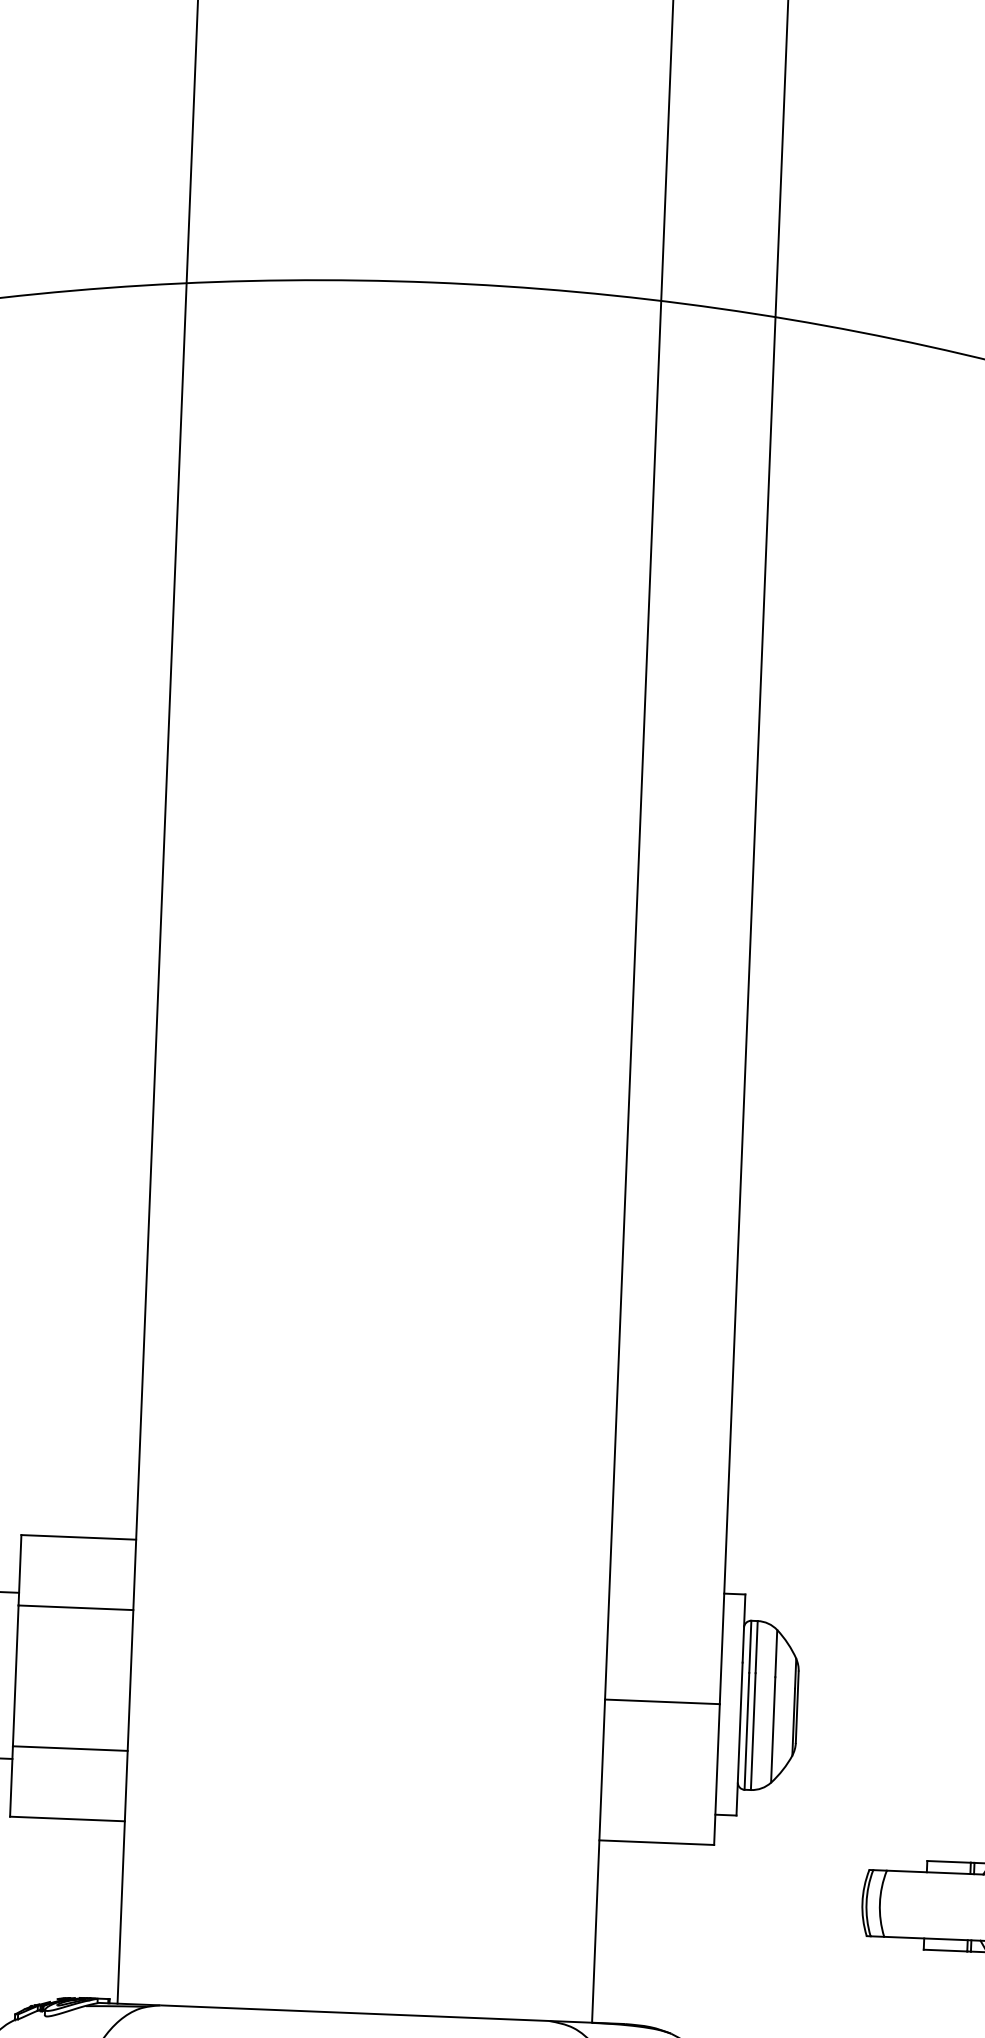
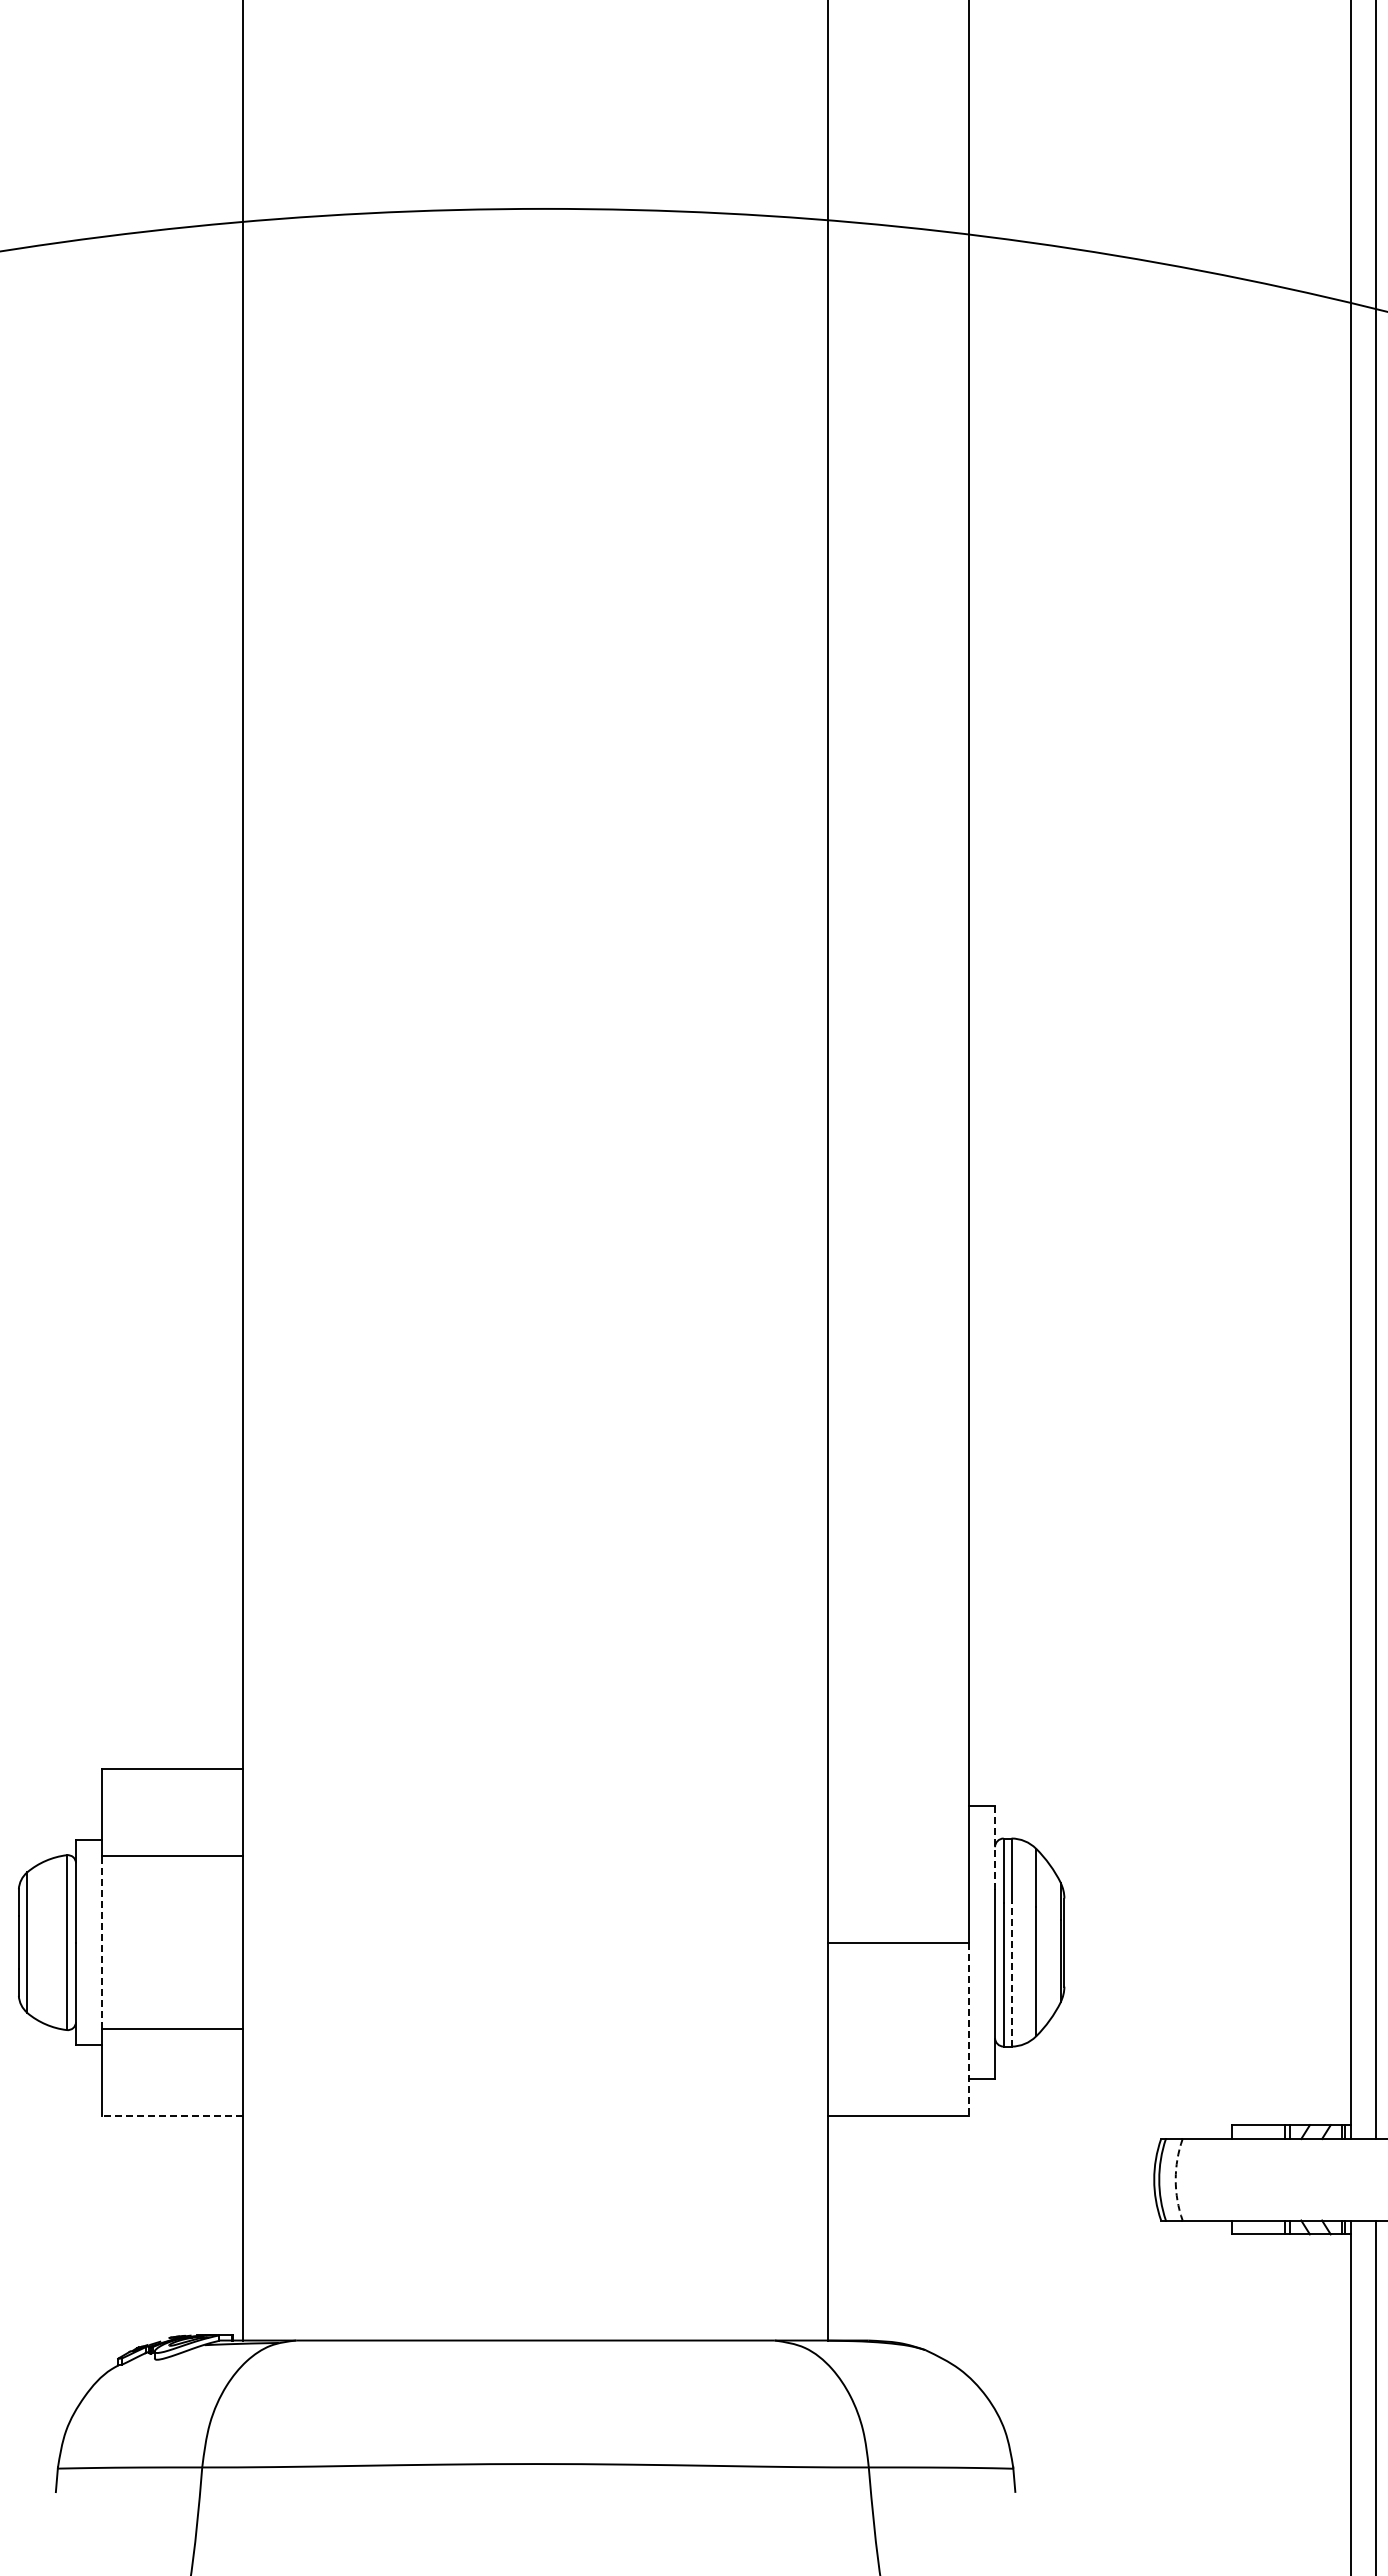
line: (744, 1628) -> (995, 1848), solid -> dashed
line: (16, 1675) -> (102, 1942), solid -> dashed
line: (753, 1731) -> (1011, 1974), solid -> dashed
line: (717, 1774) -> (969, 2029), solid -> dashed
line: (67, 1818) -> (172, 2115), solid -> dashed
arc: (879, 1903) -> (1175, 2179), solid -> dashed

